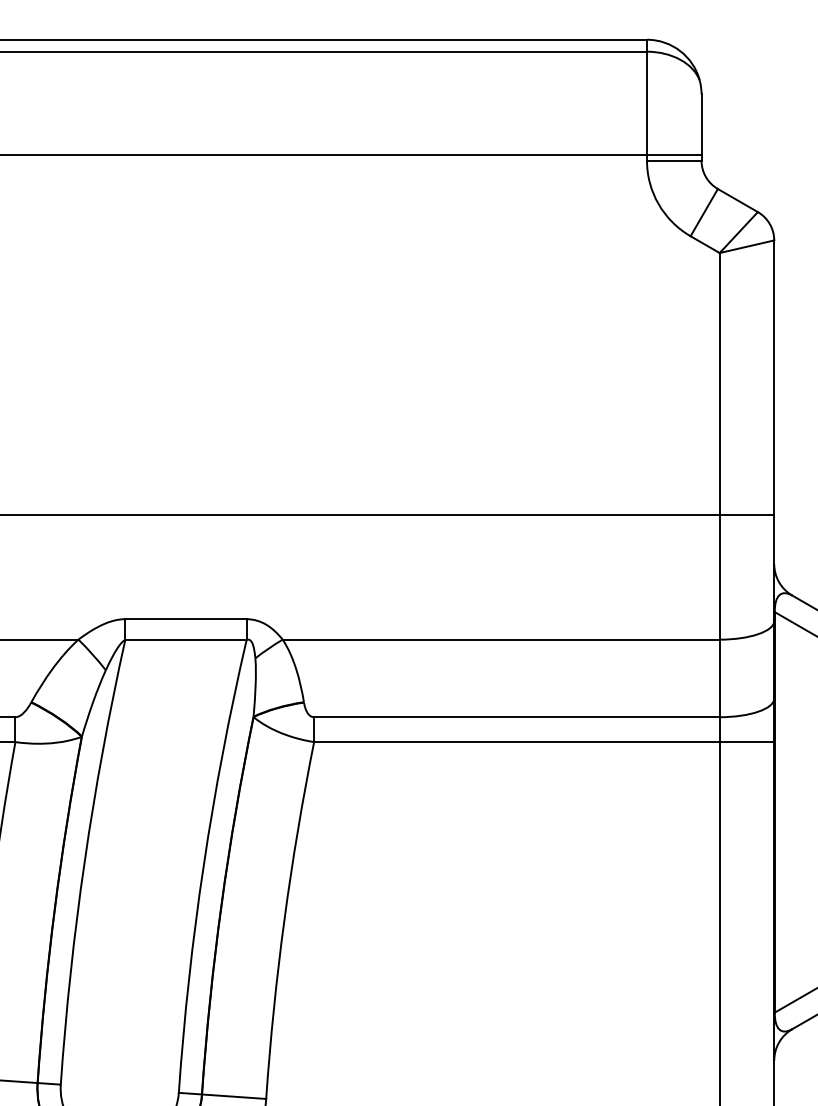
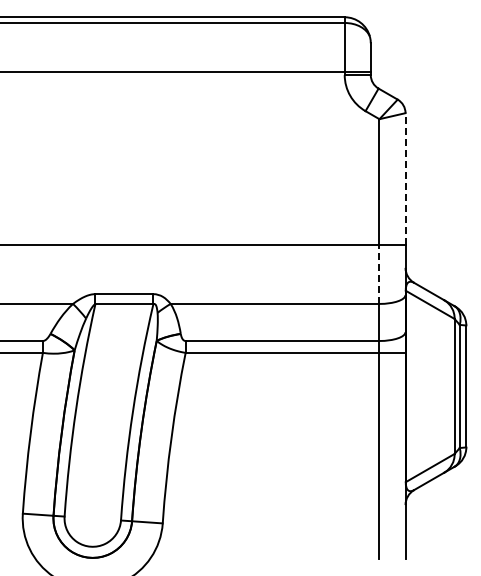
line: (774, 377) -> (405, 178), solid -> dashed
line: (719, 578) -> (379, 274), solid -> dashed

